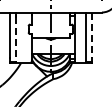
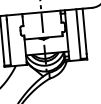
line: (92, 35) -> (84, 31), dashed -> solid
line: (15, 39) -> (8, 42), dashed -> solid

